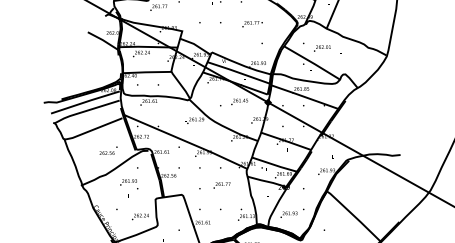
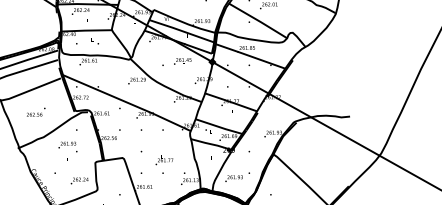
text: (108, 150) -> (36, 111), moved
text: (221, 185) -> (163, 161), moved

